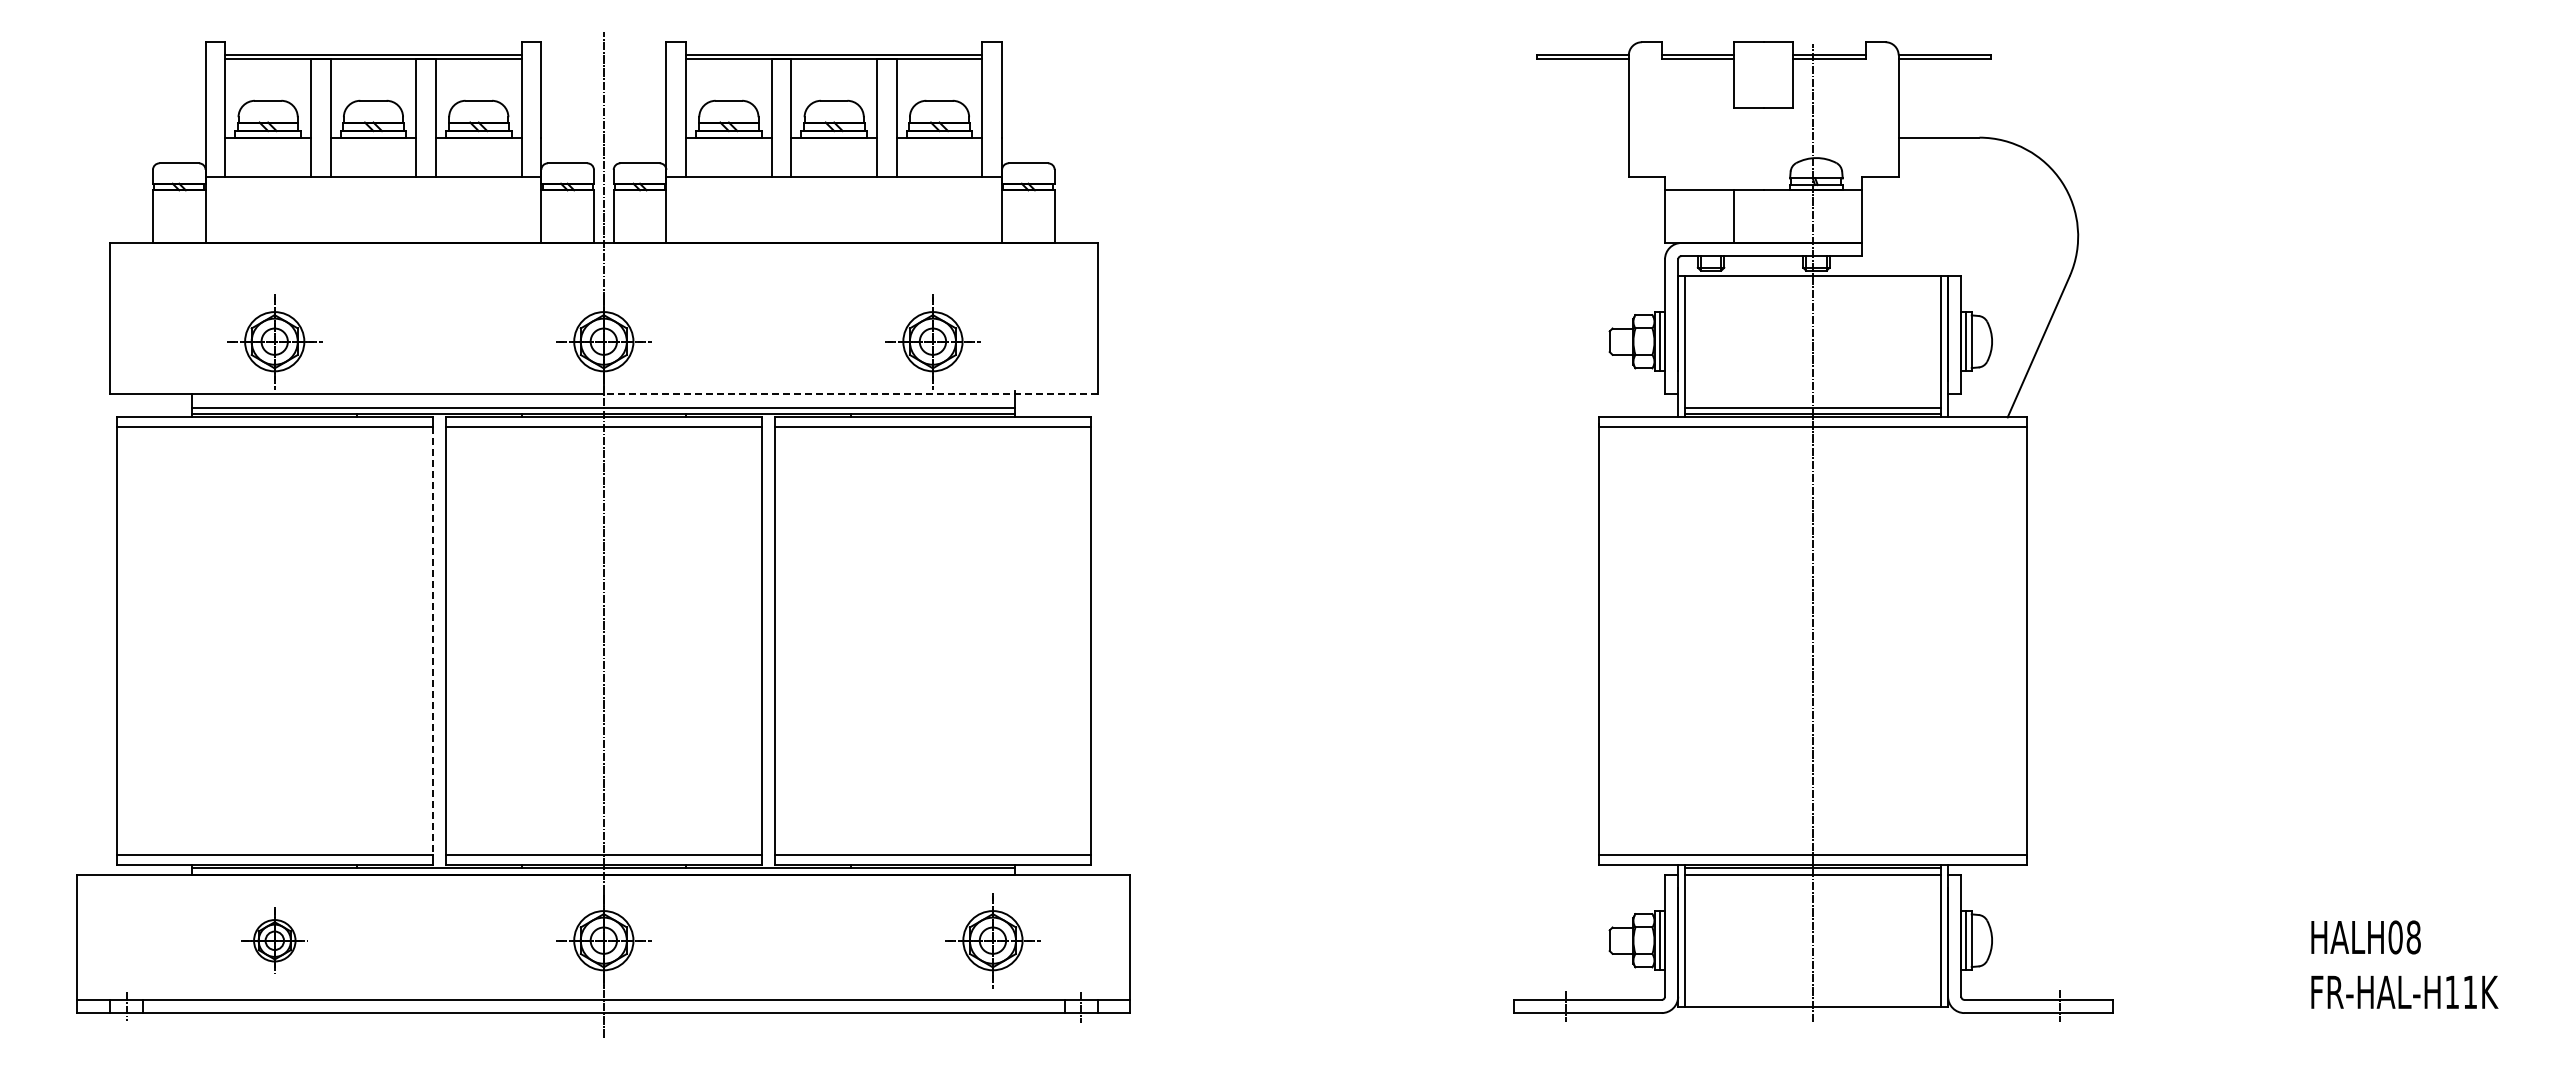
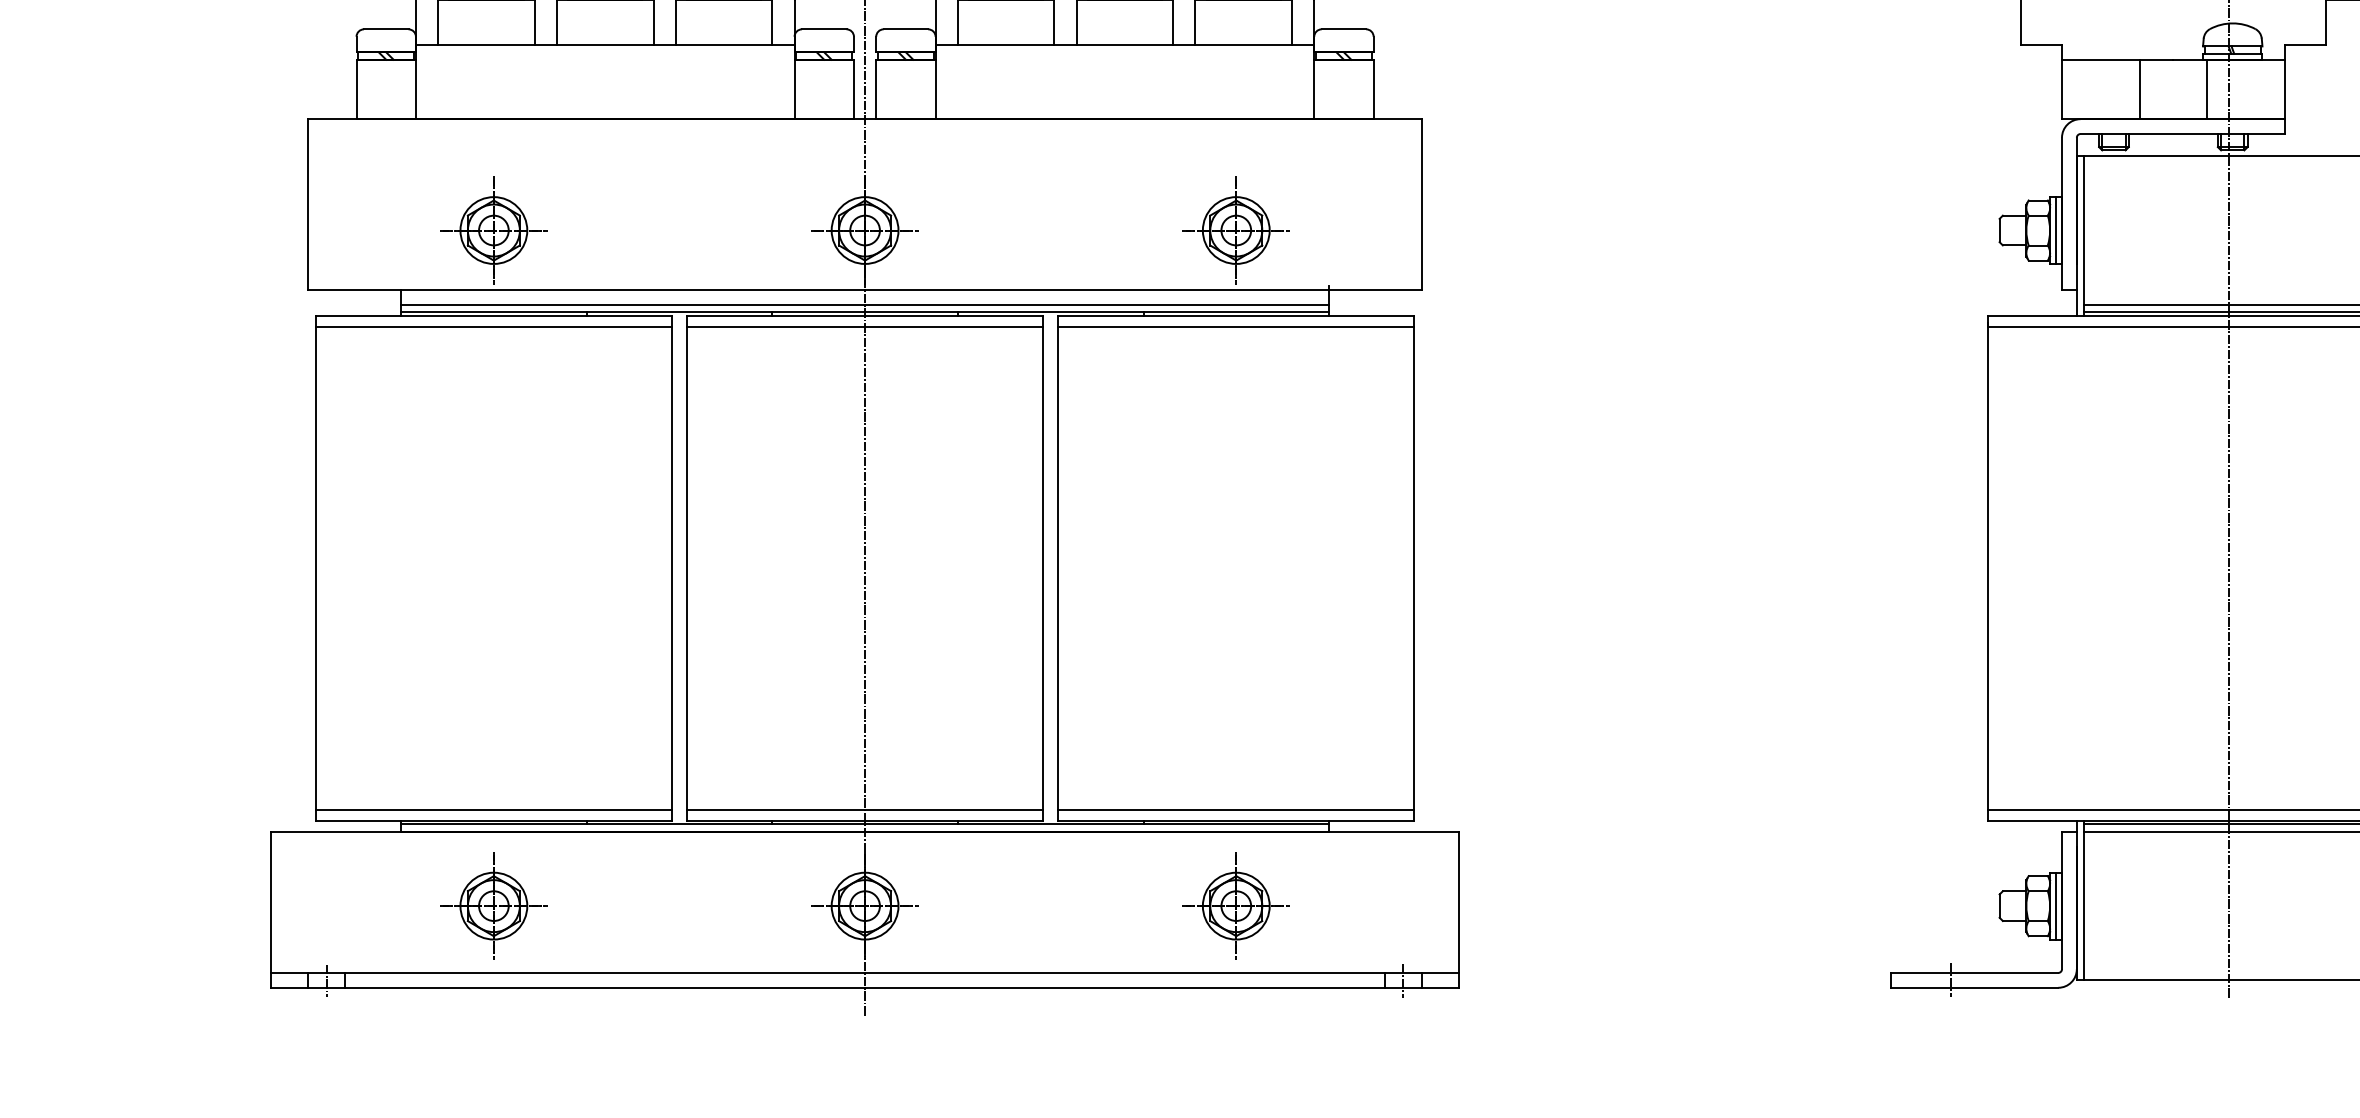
line: (1793, 216) -> (2206, 89), added
line: (850, 394) -> (1143, 290), dashed -> solid
line: (432, 641) -> (671, 568), dashed -> solid
part: (274, 940) -> (493, 905), size x1.43
part: (992, 940) -> (1235, 905), moved

